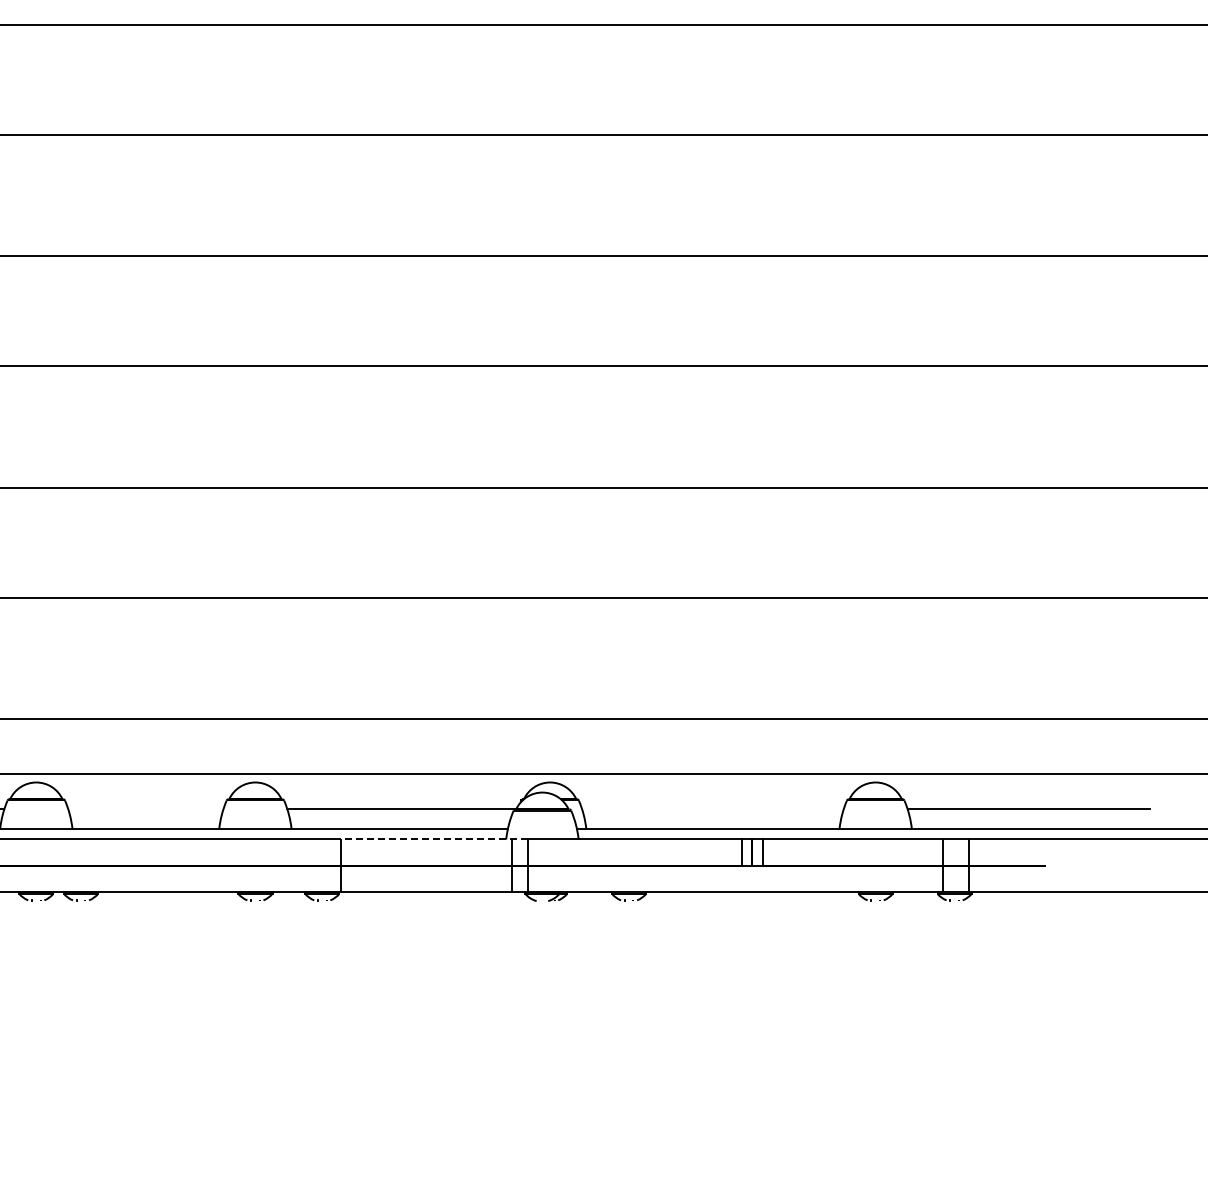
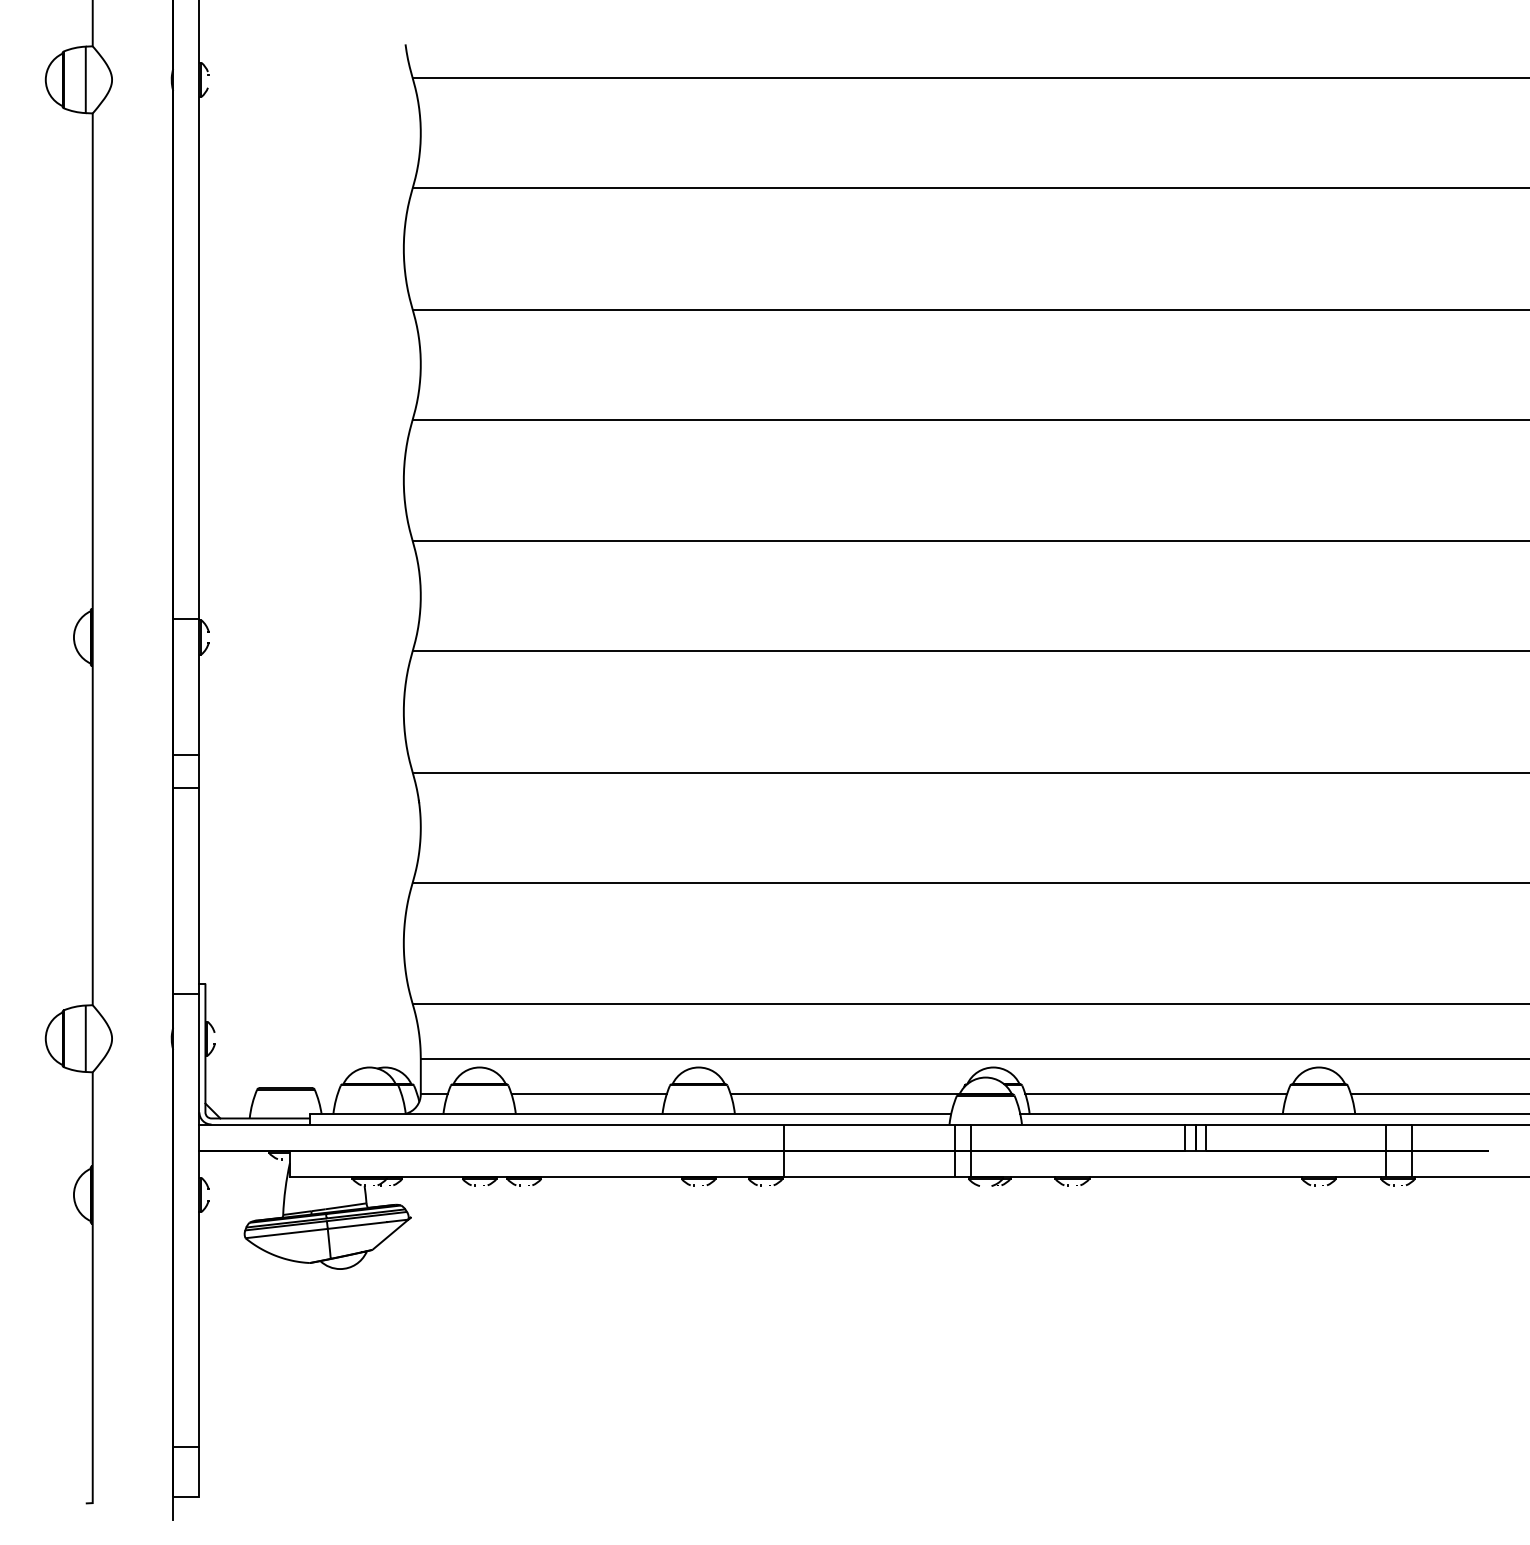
line: (145, 809) -> (588, 1094), added
line: (713, 809) -> (1156, 1094), added
line: (435, 839) -> (878, 1124), dashed -> solid

